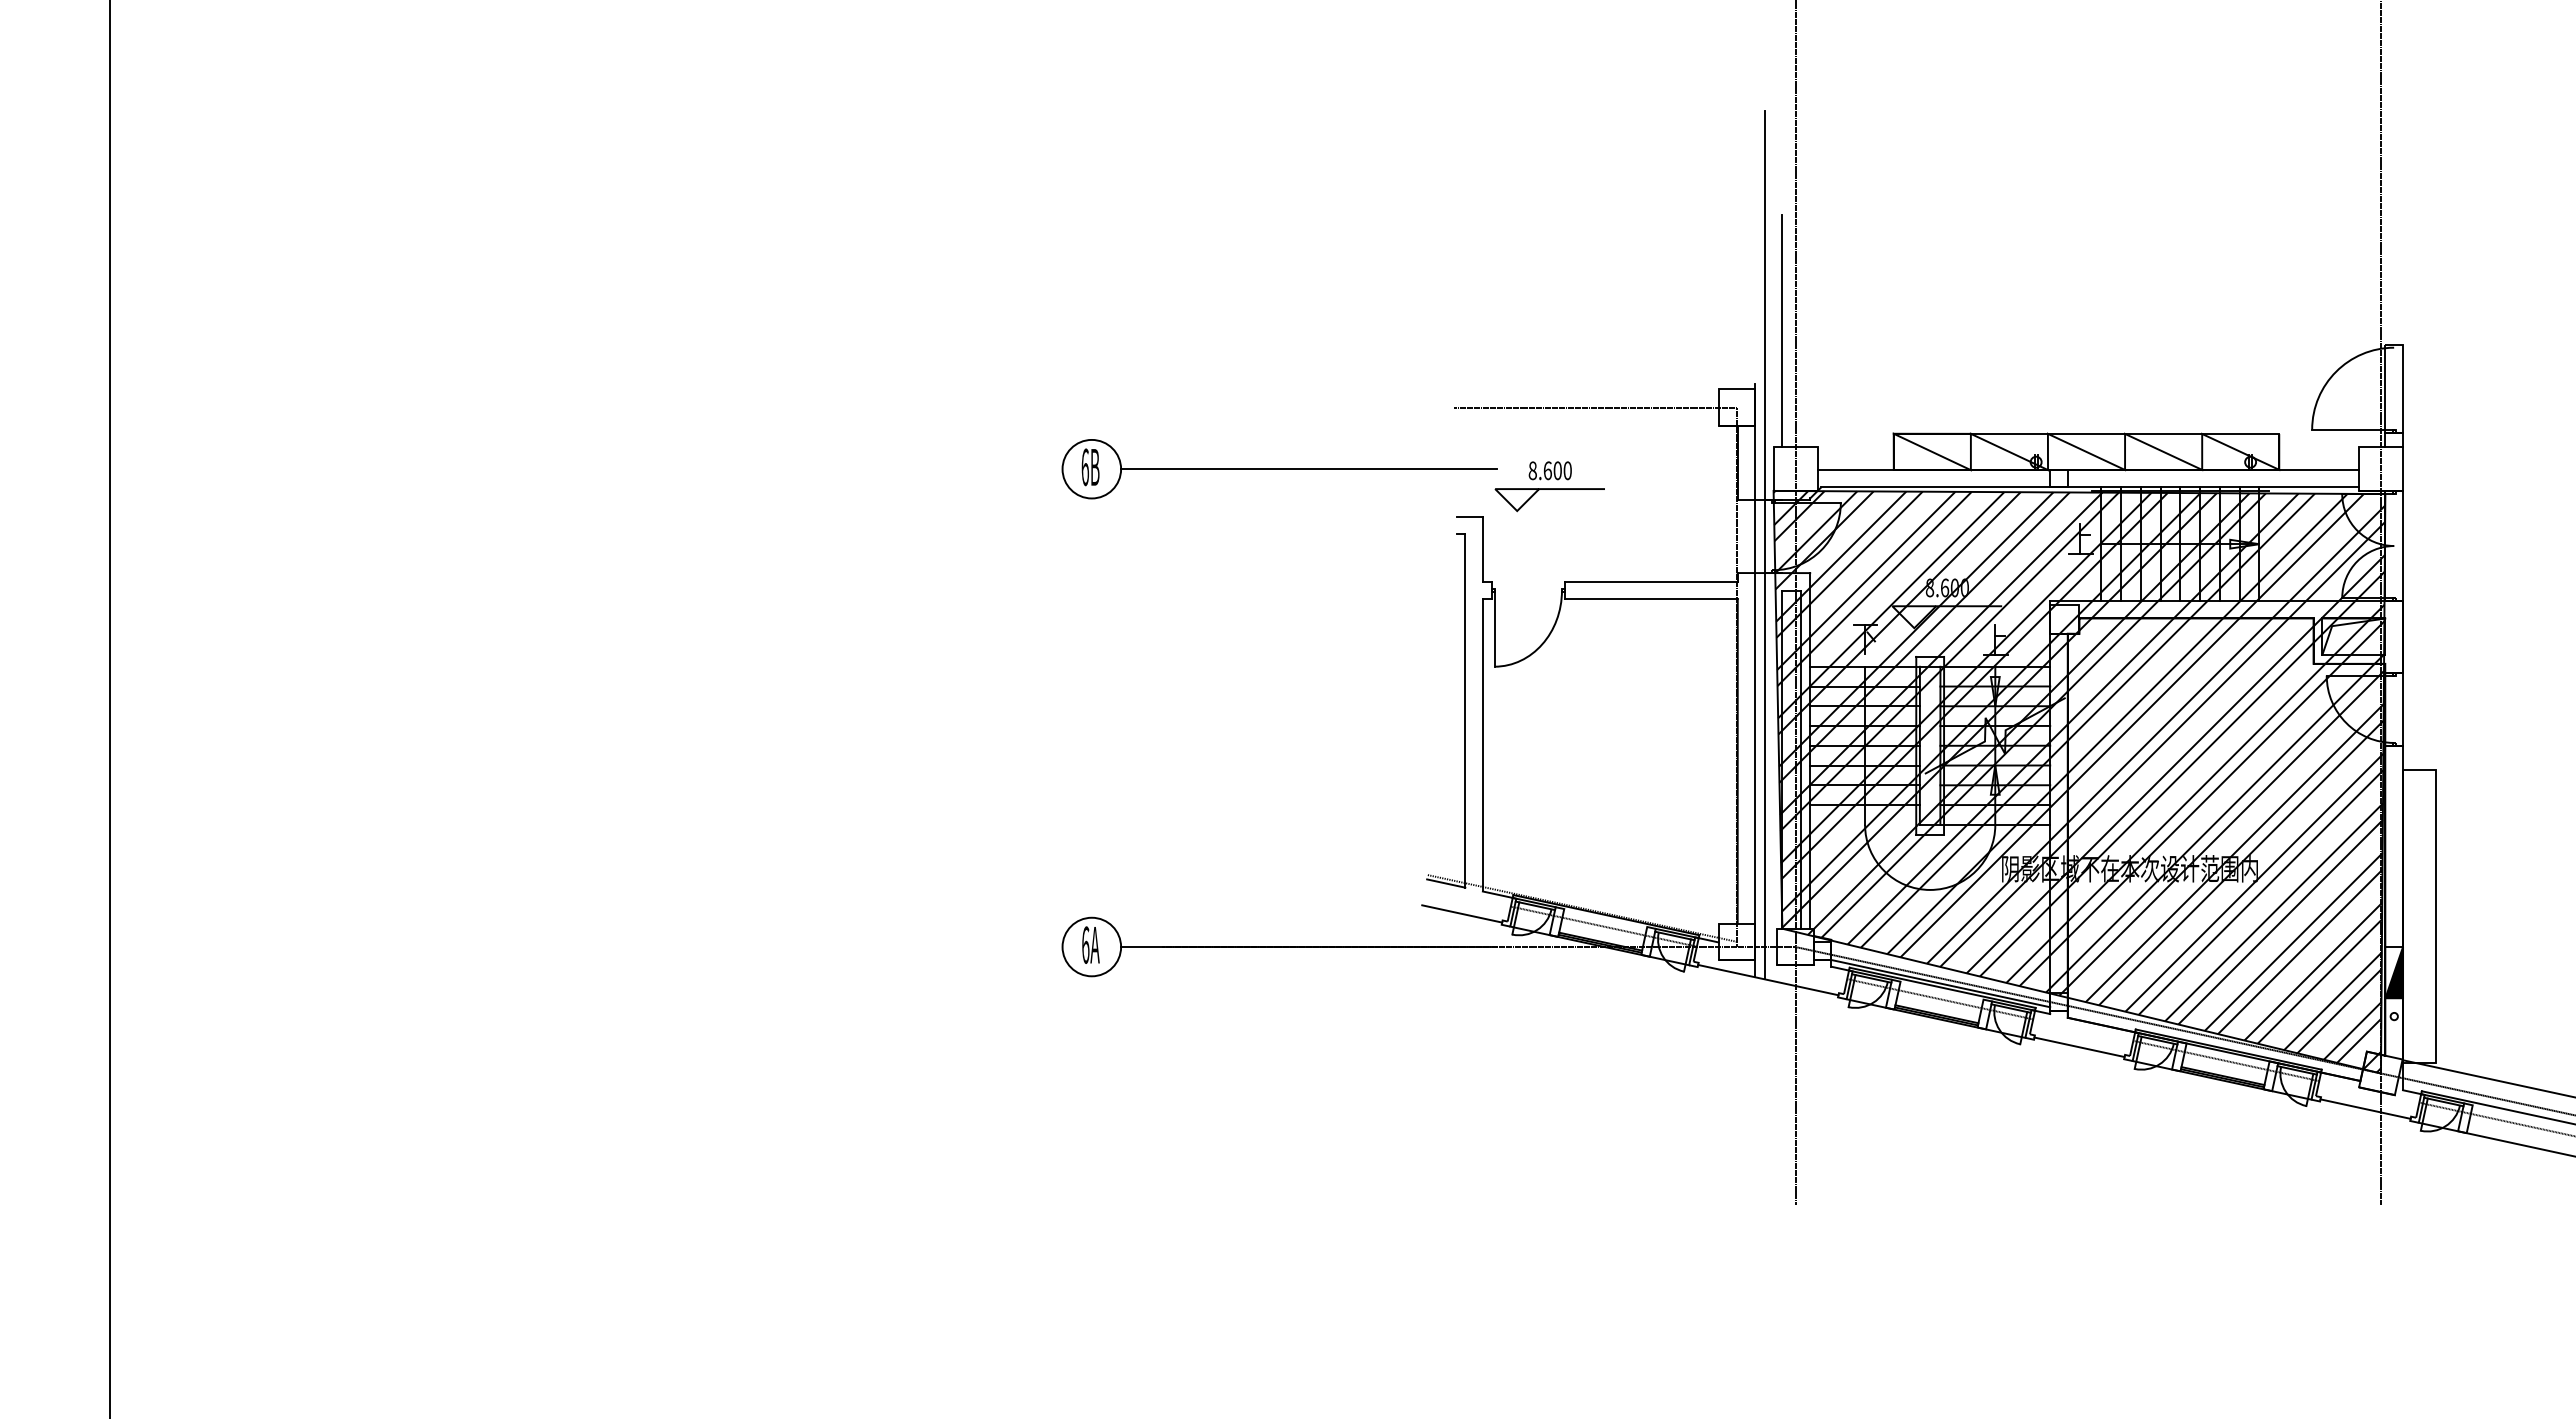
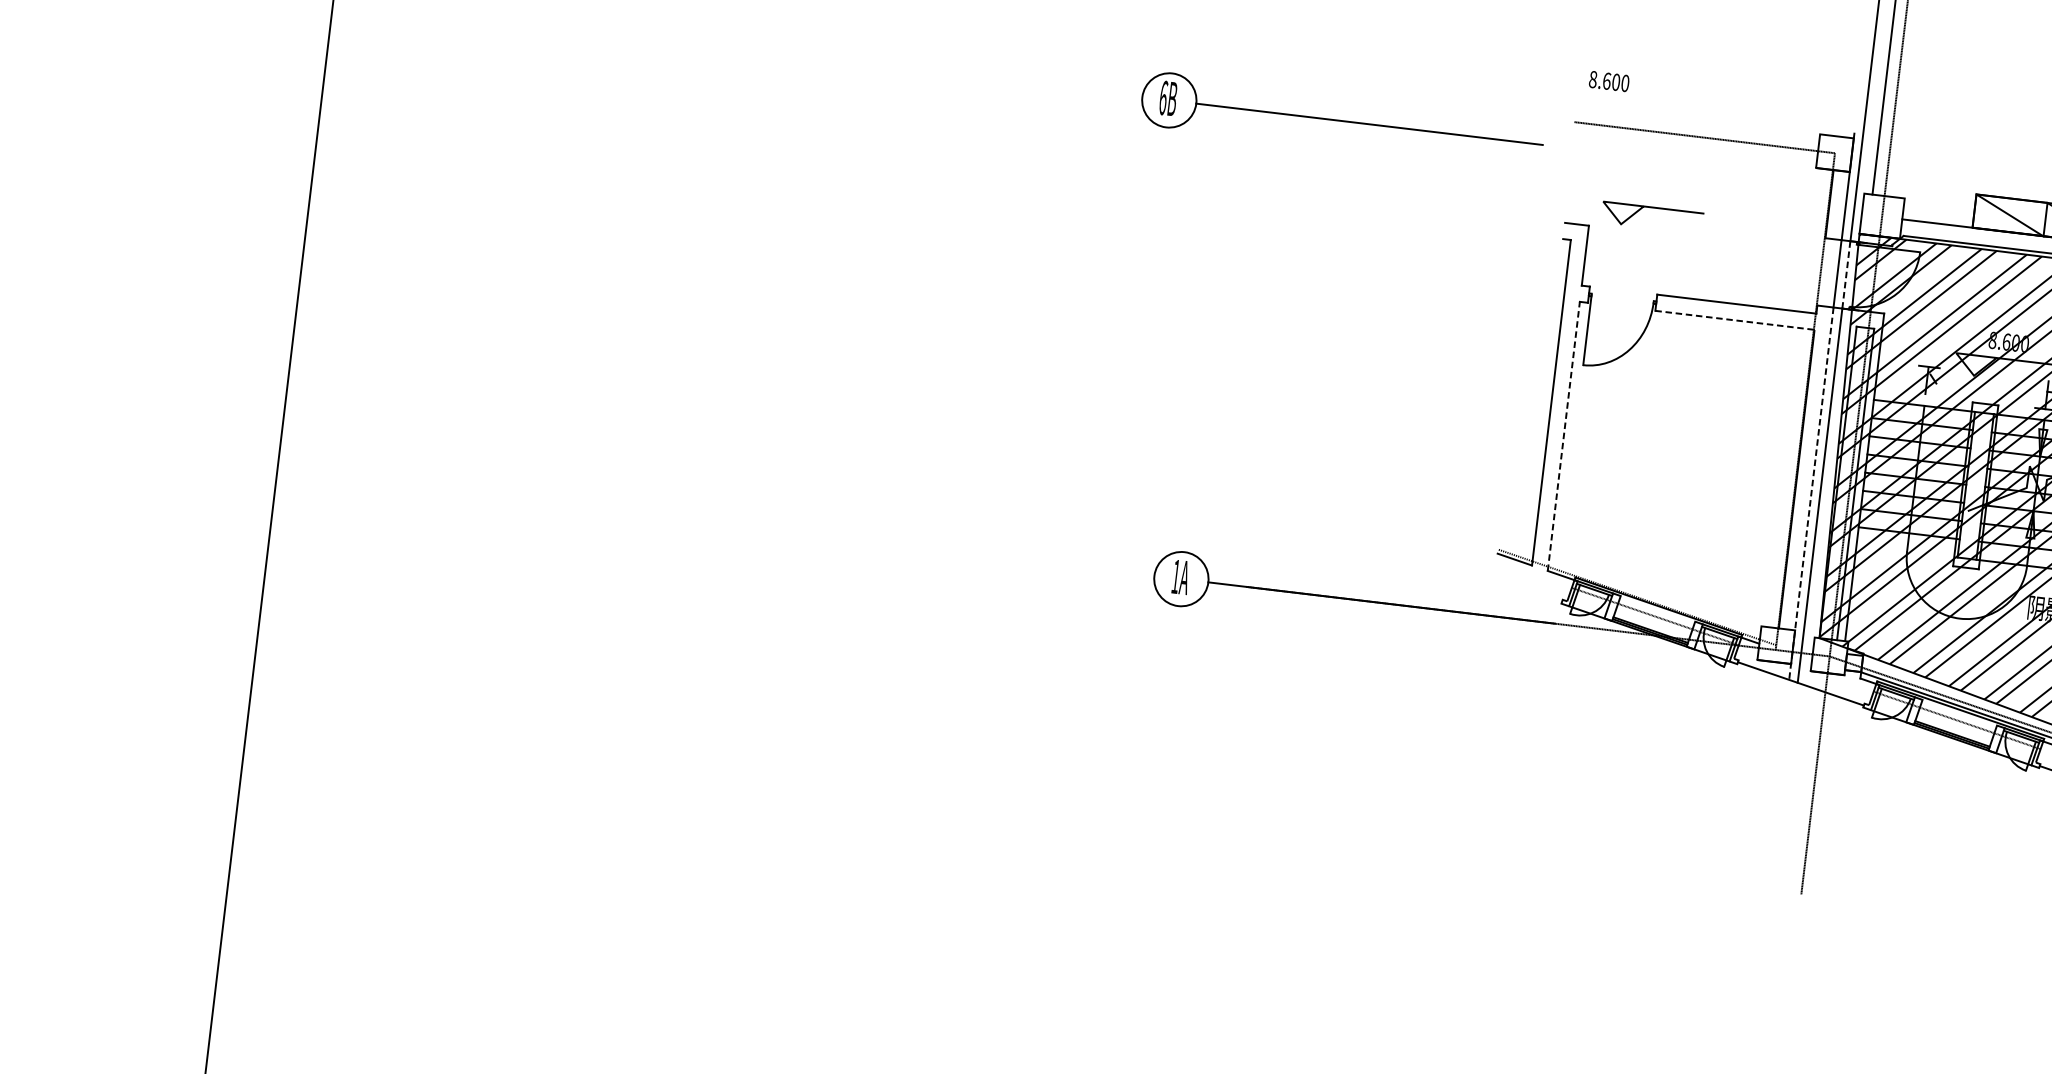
part: (1279, 469) -> (1342, 121), moved
text: (1549, 470) -> (1608, 81), moved
line: (1764, 536) -> (1846, 274), solid -> dashed
line: (1651, 599) -> (1735, 320), solid -> dashed
line: (1482, 744) -> (1563, 435), solid -> dashed
line: (1755, 775) -> (1811, 494), solid -> dashed
line: (1462, 913) -> (1526, 588), removed
text: (1085, 944) -> (1175, 576), 6A -> 1A

